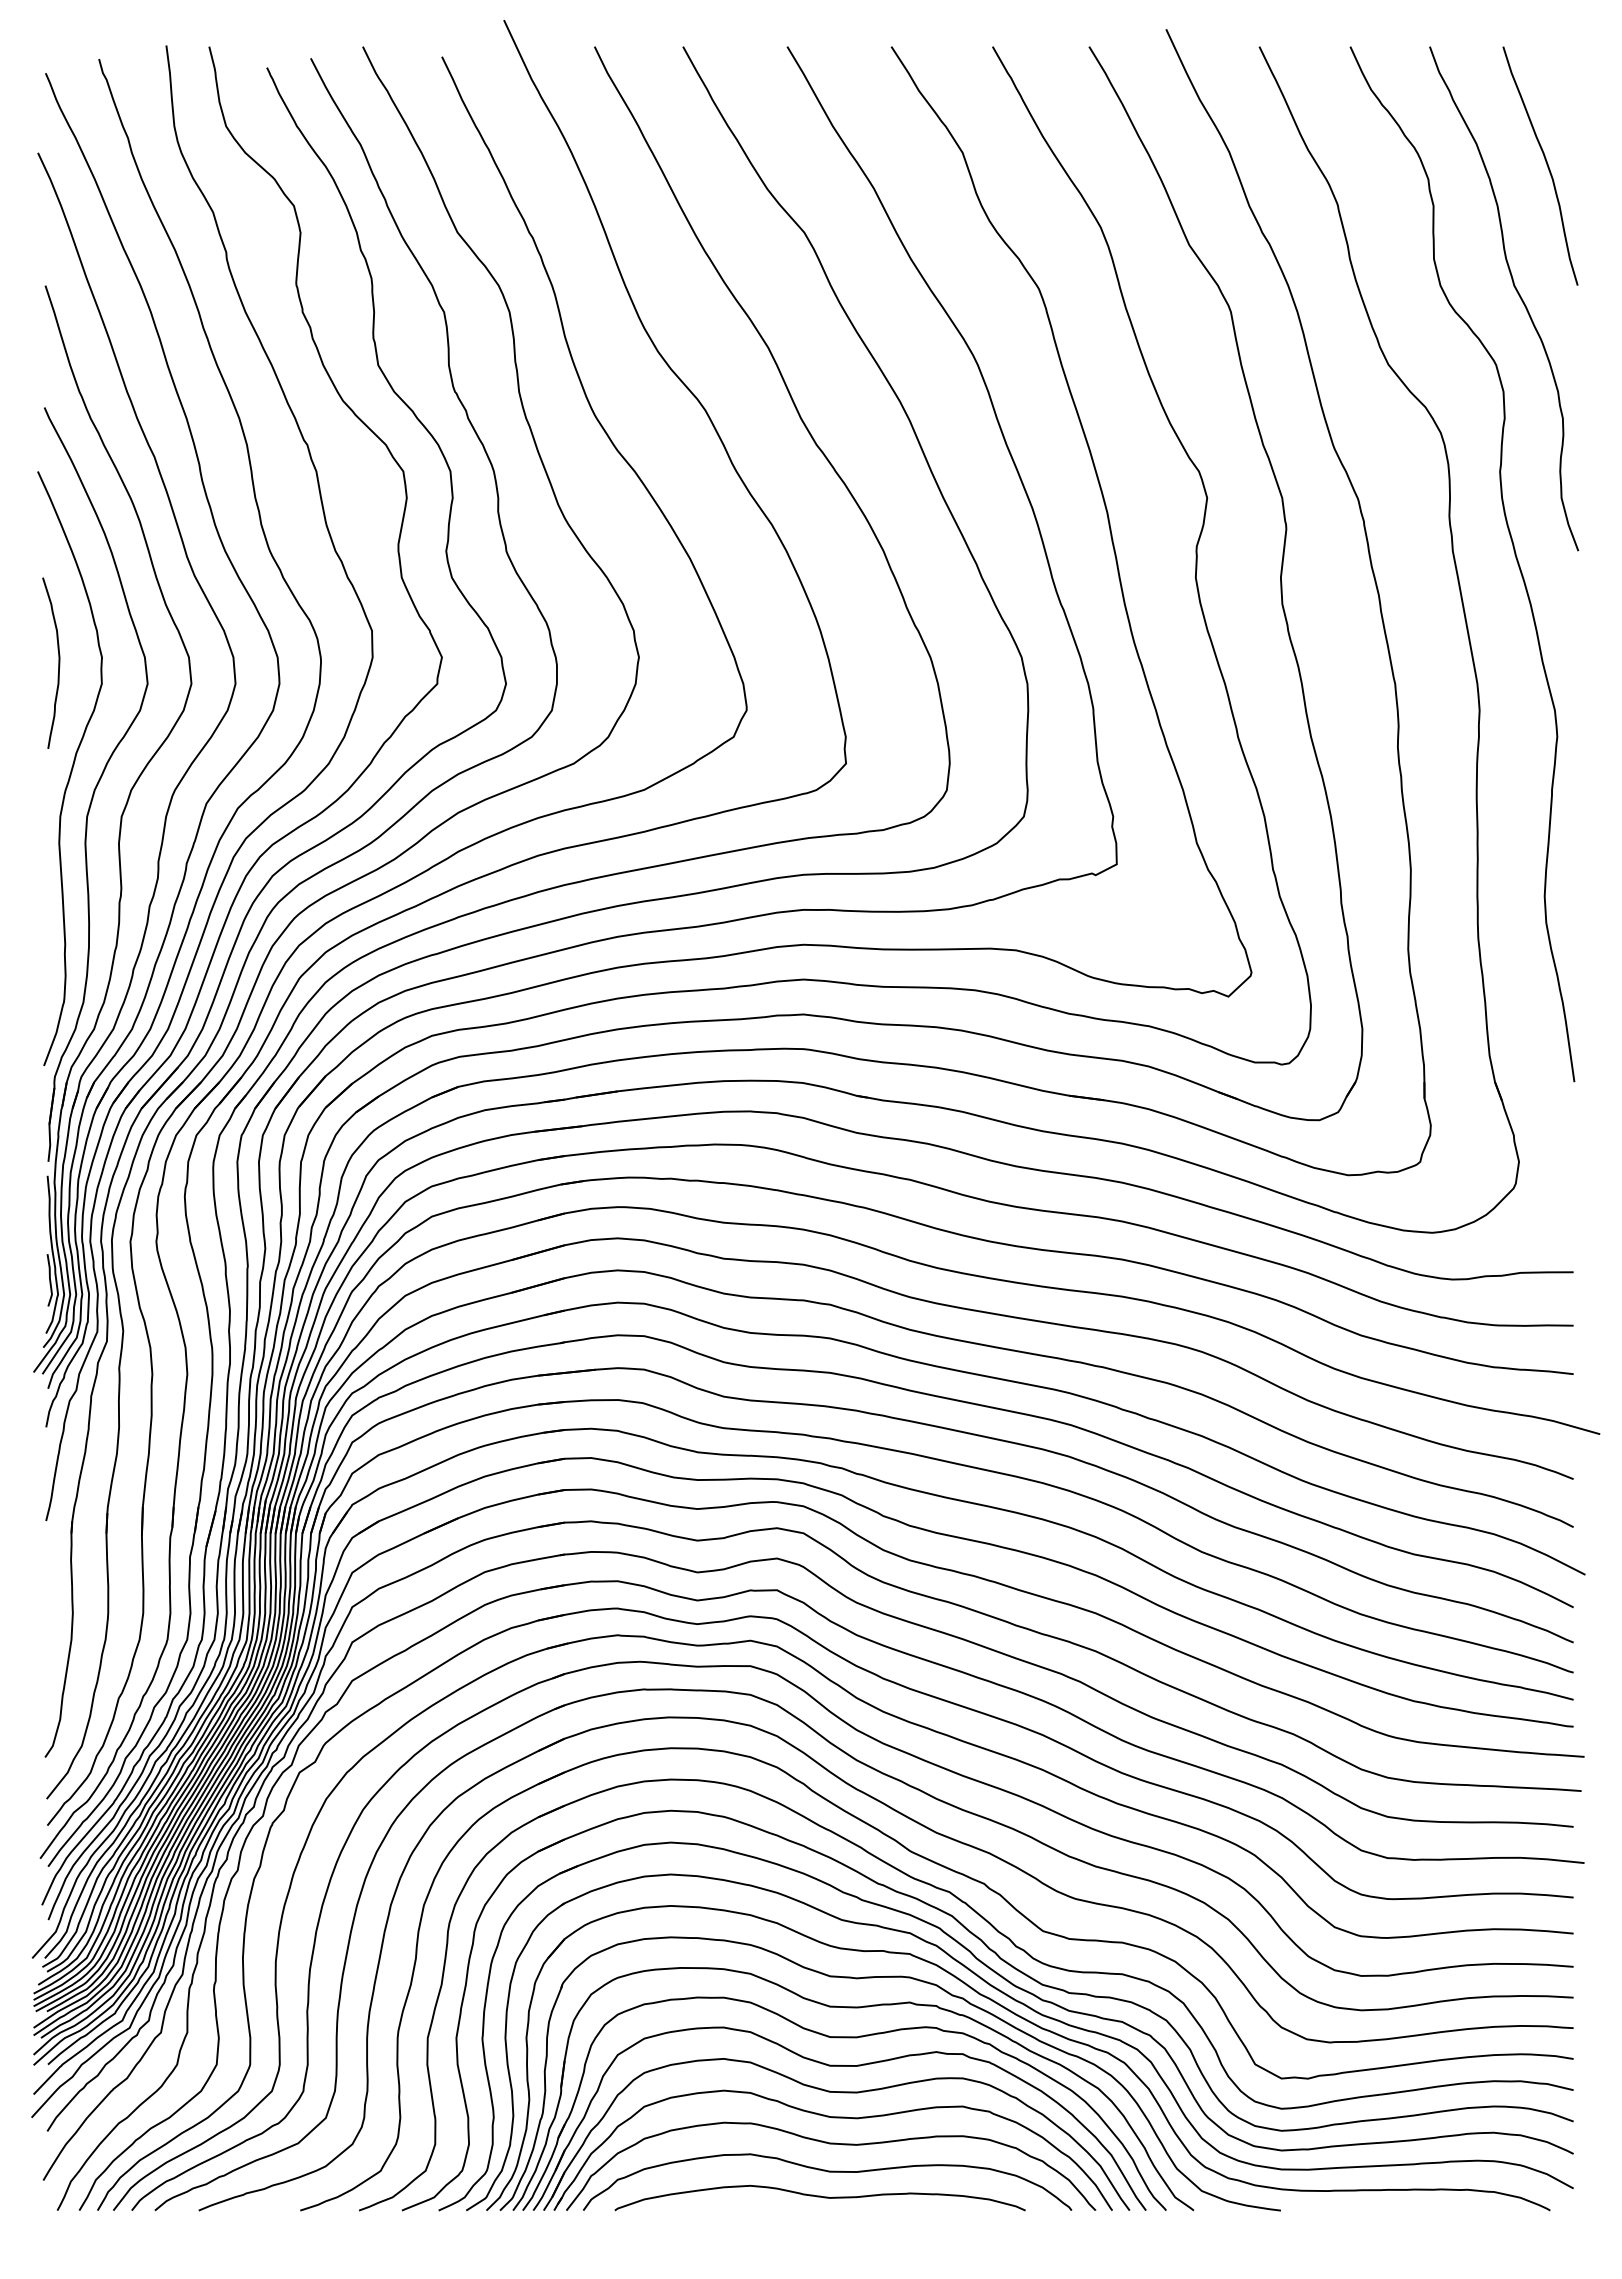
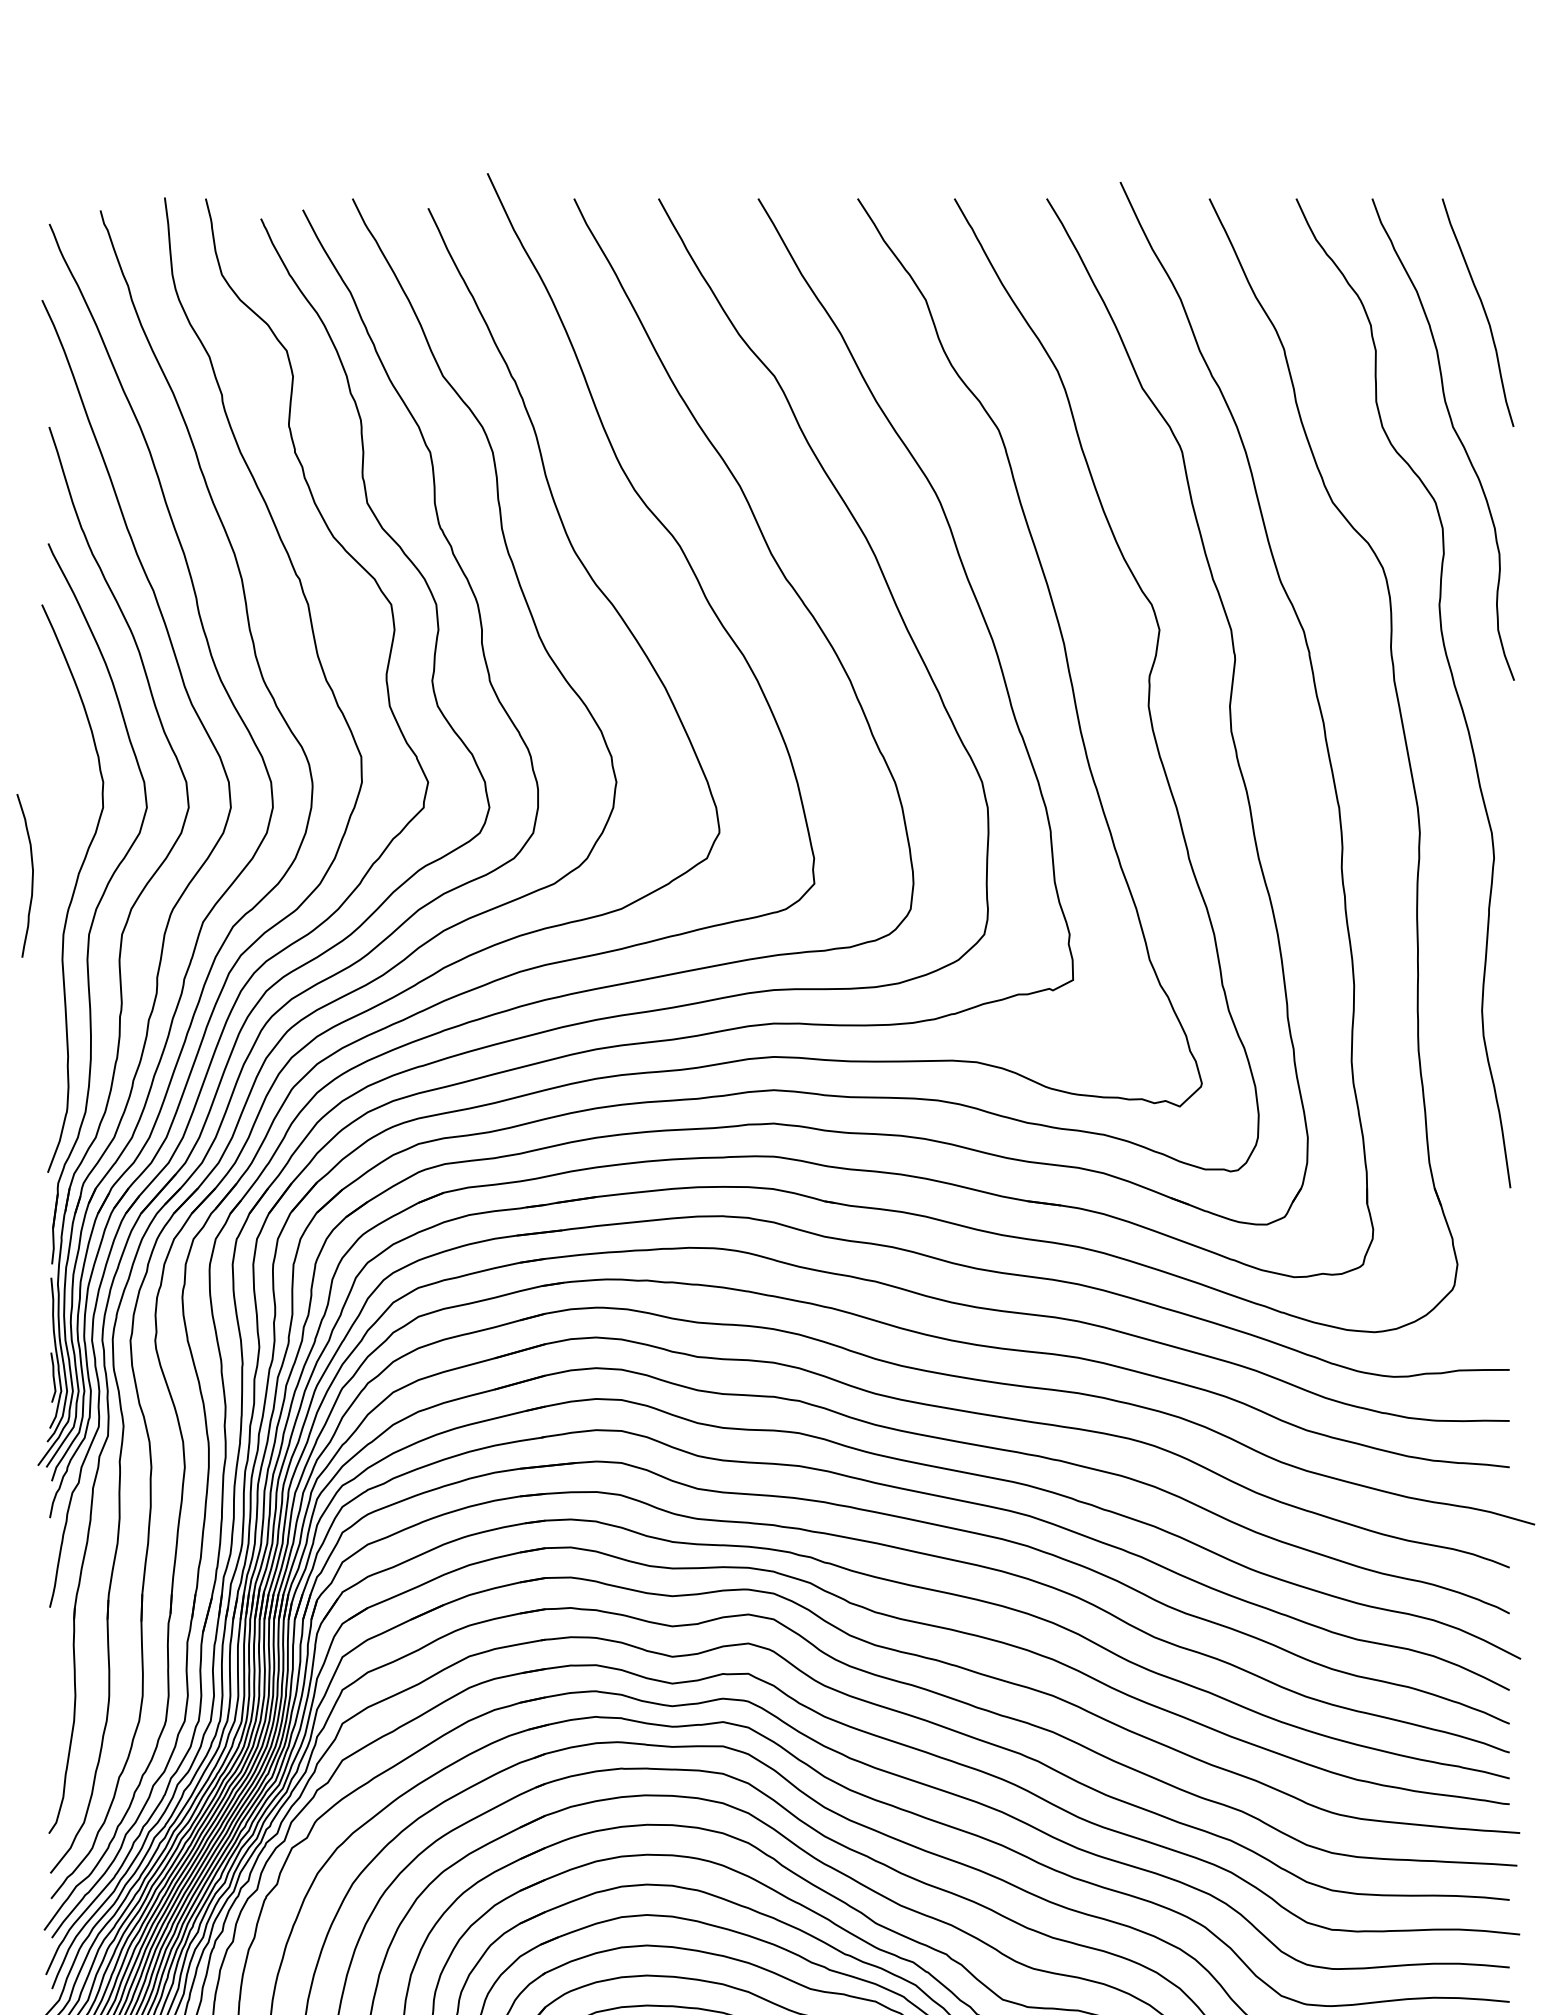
curve: (58, 662) -> (32, 875), moved

